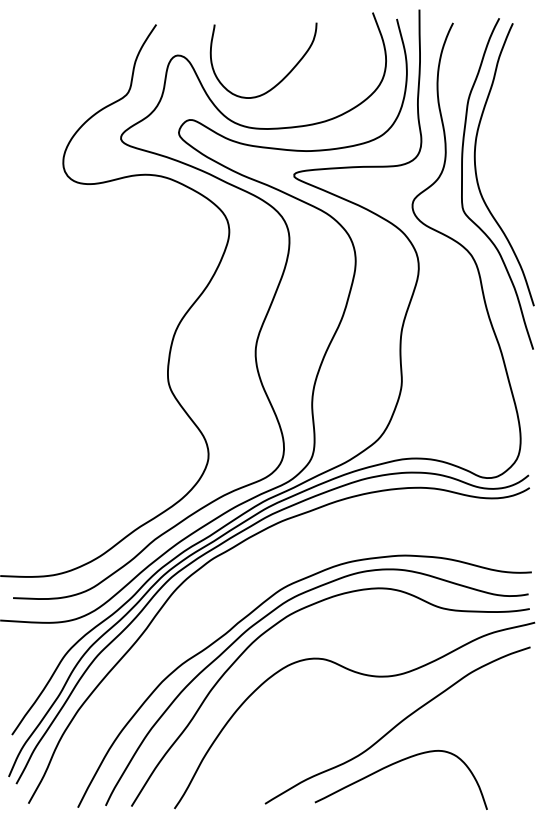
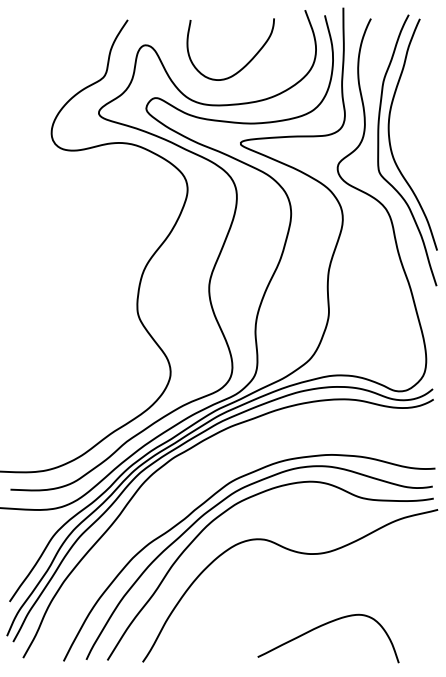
curve: (281, 78) -> (245, 64), moved
curve: (397, 724) -> (325, 593), removed

